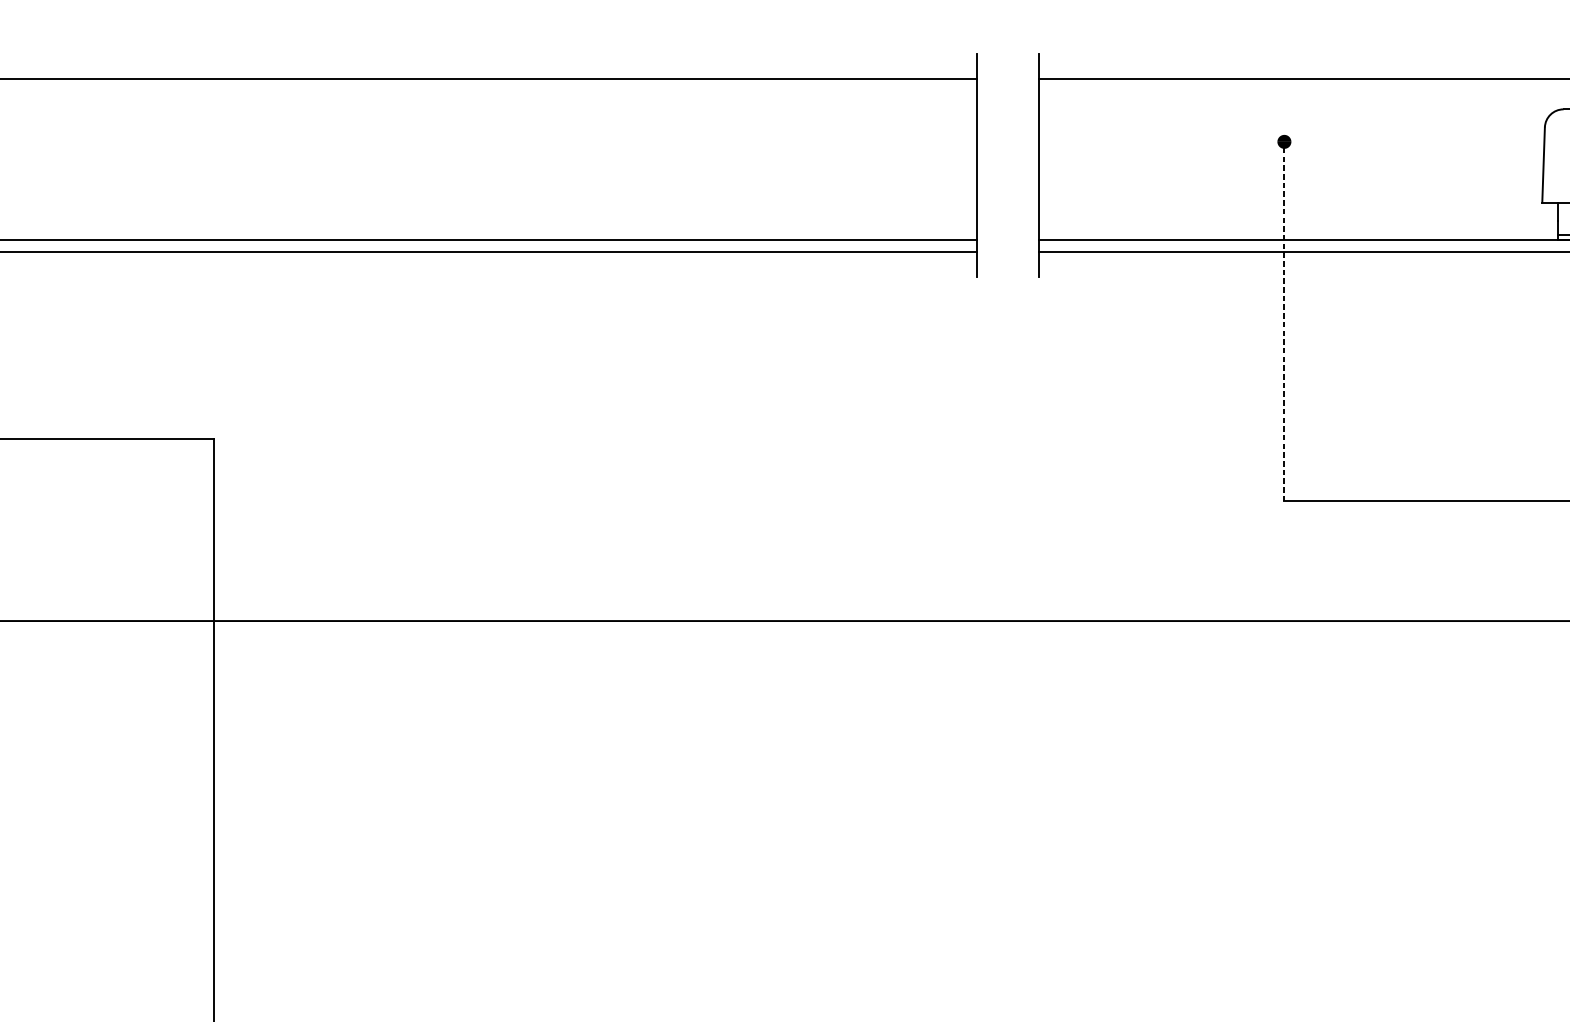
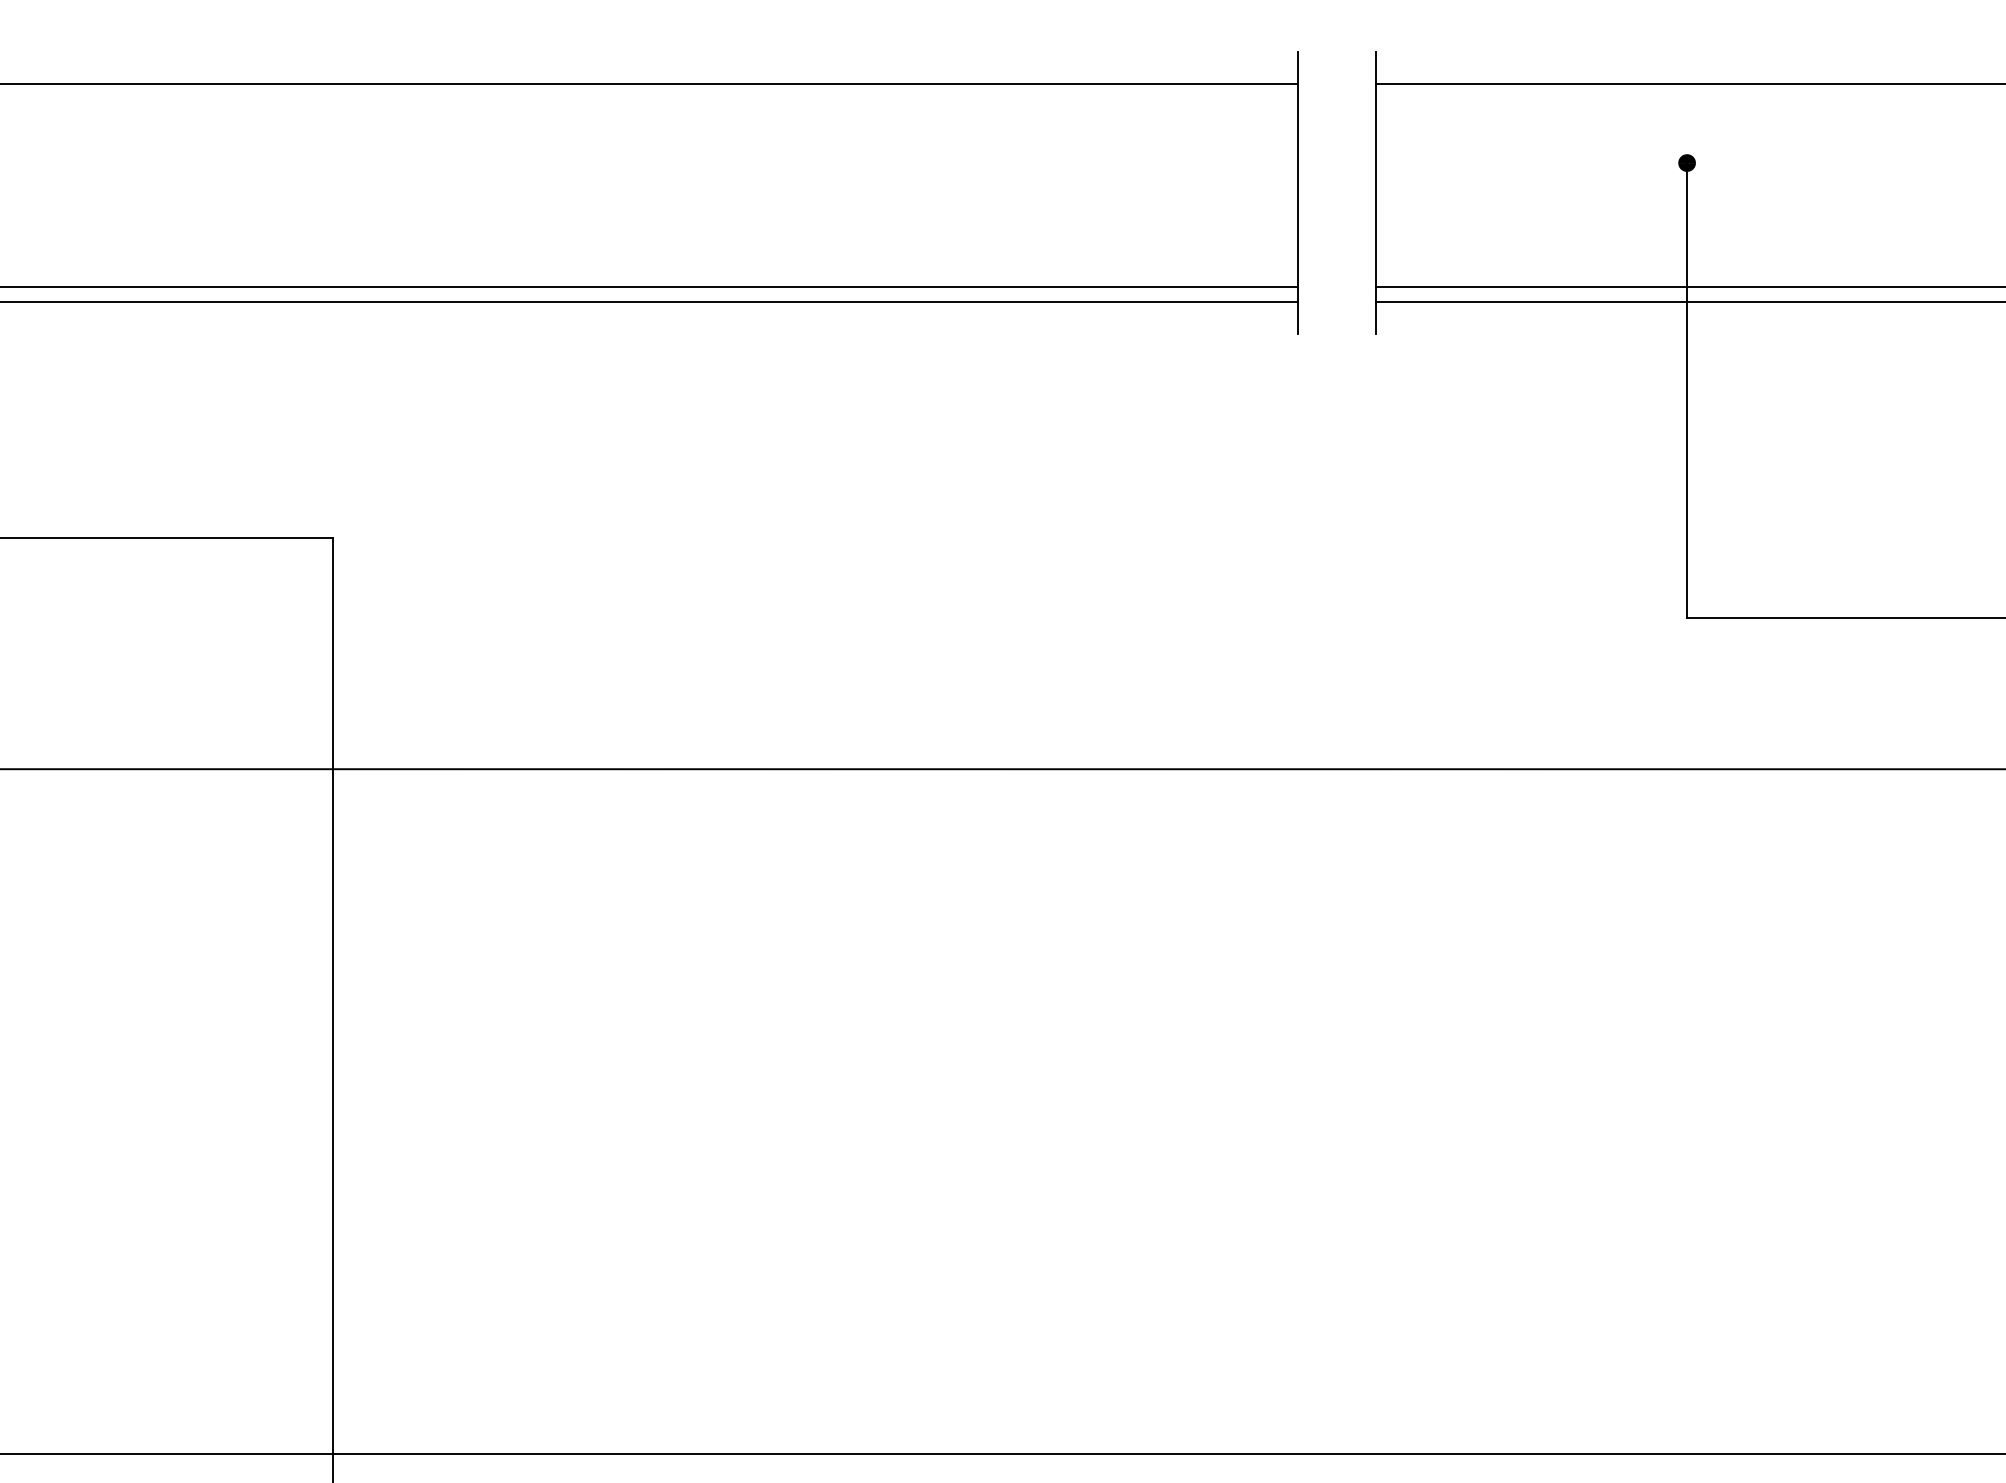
line: (1284, 320) -> (1687, 389), dashed -> solid

